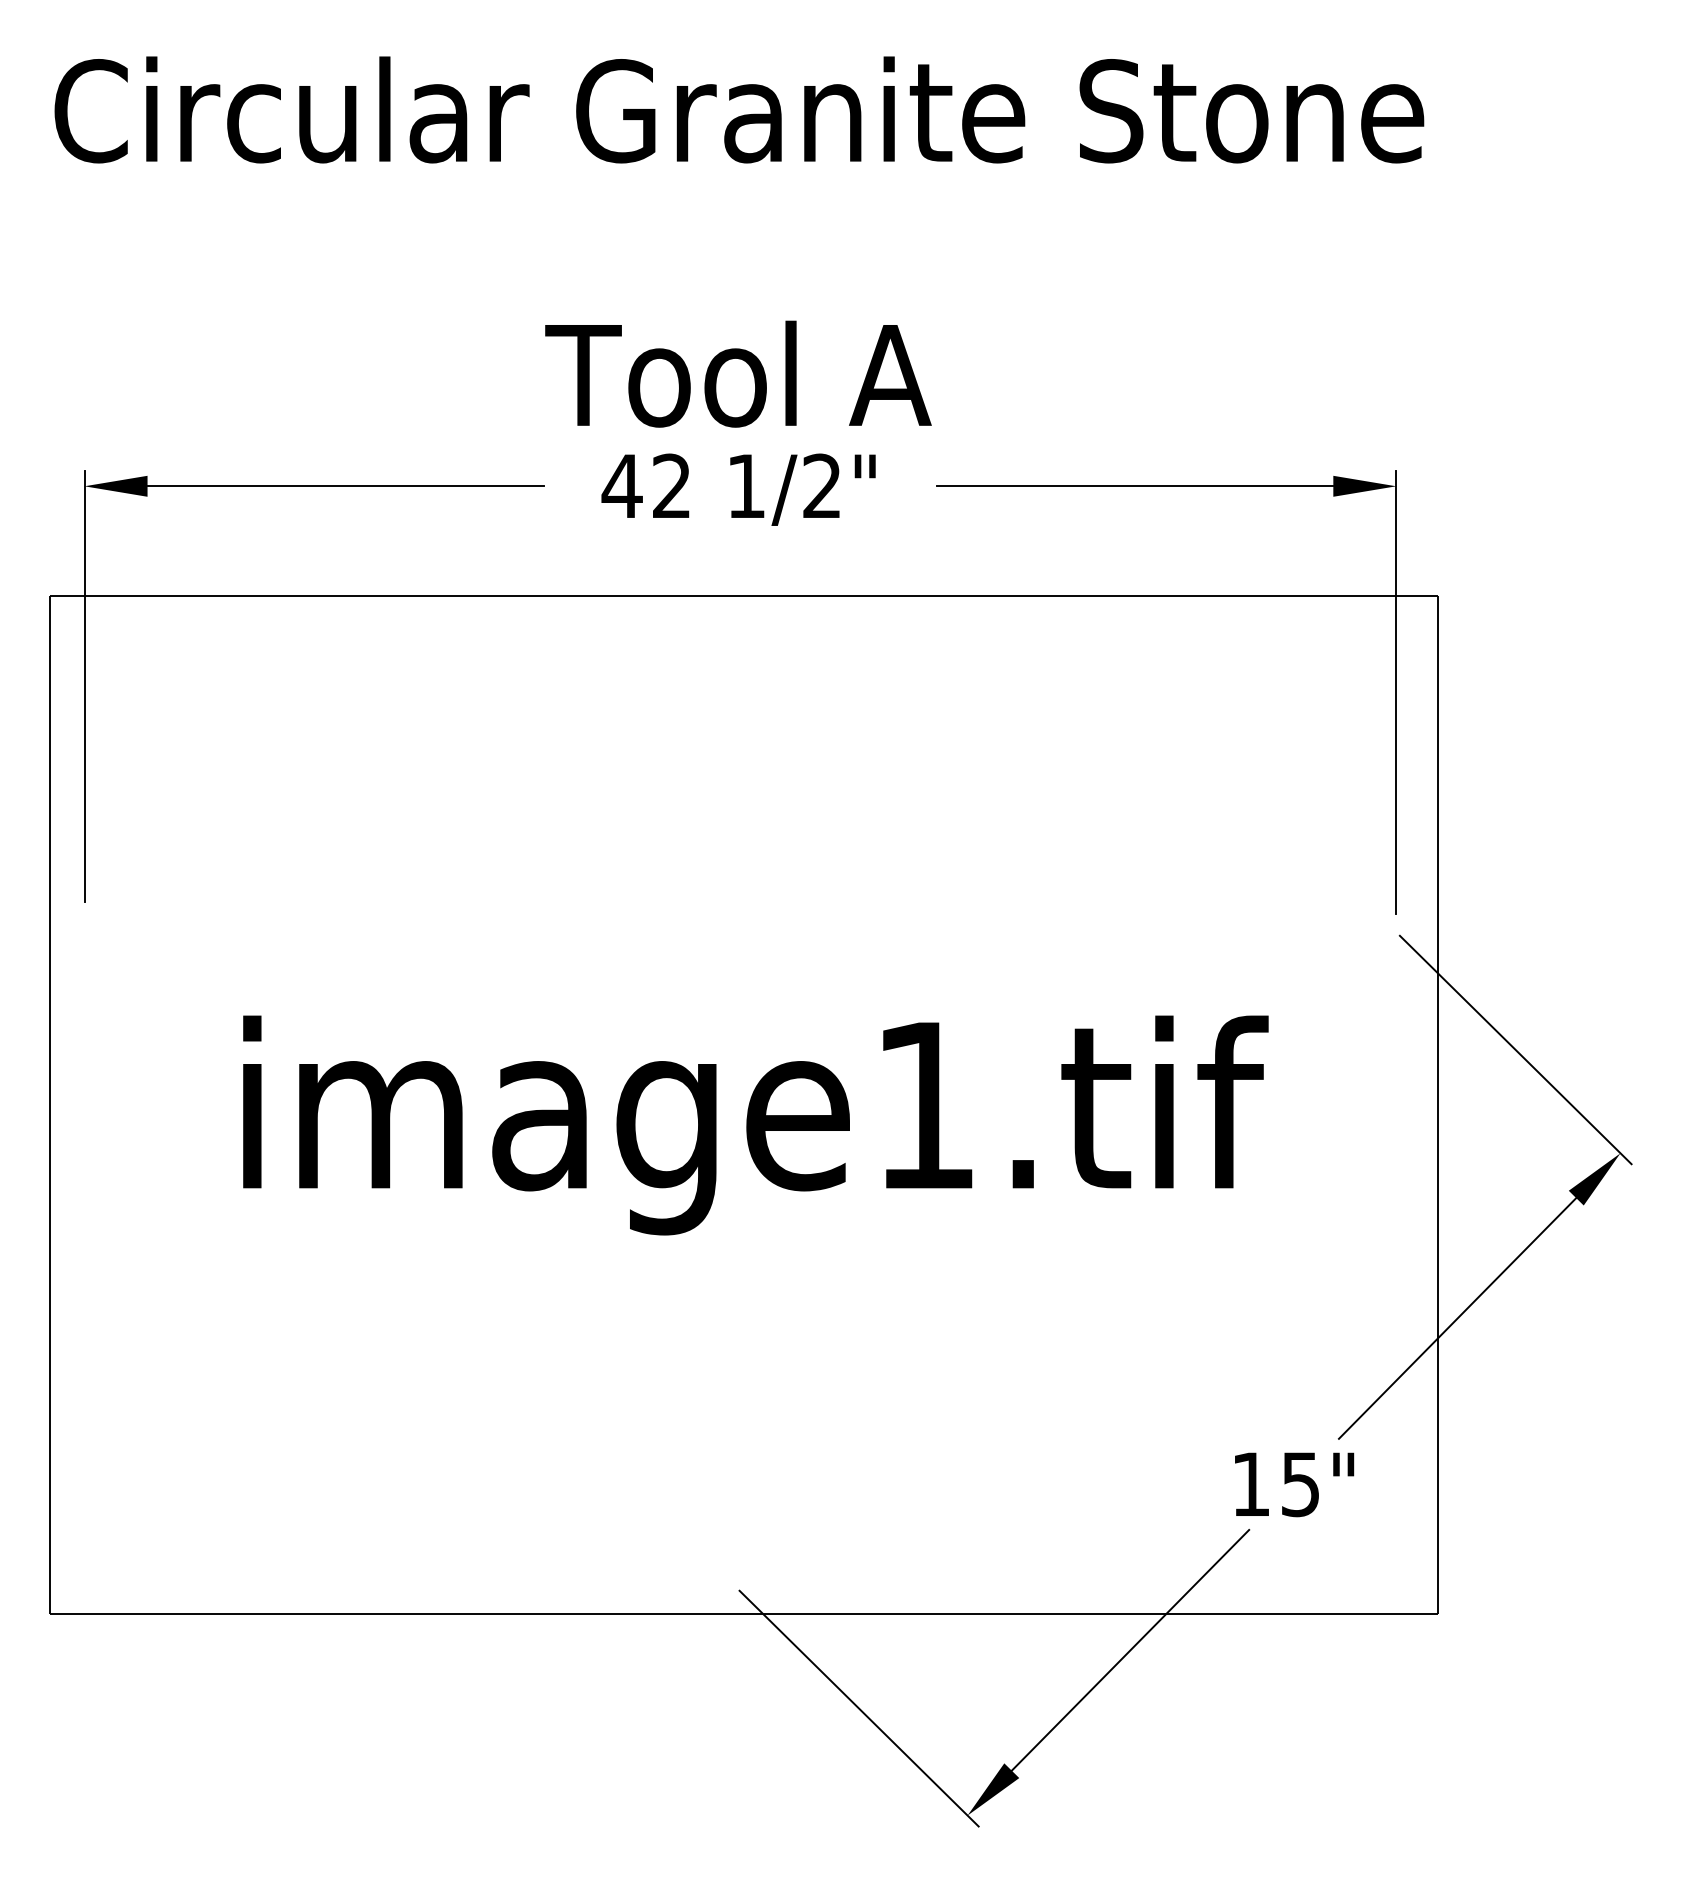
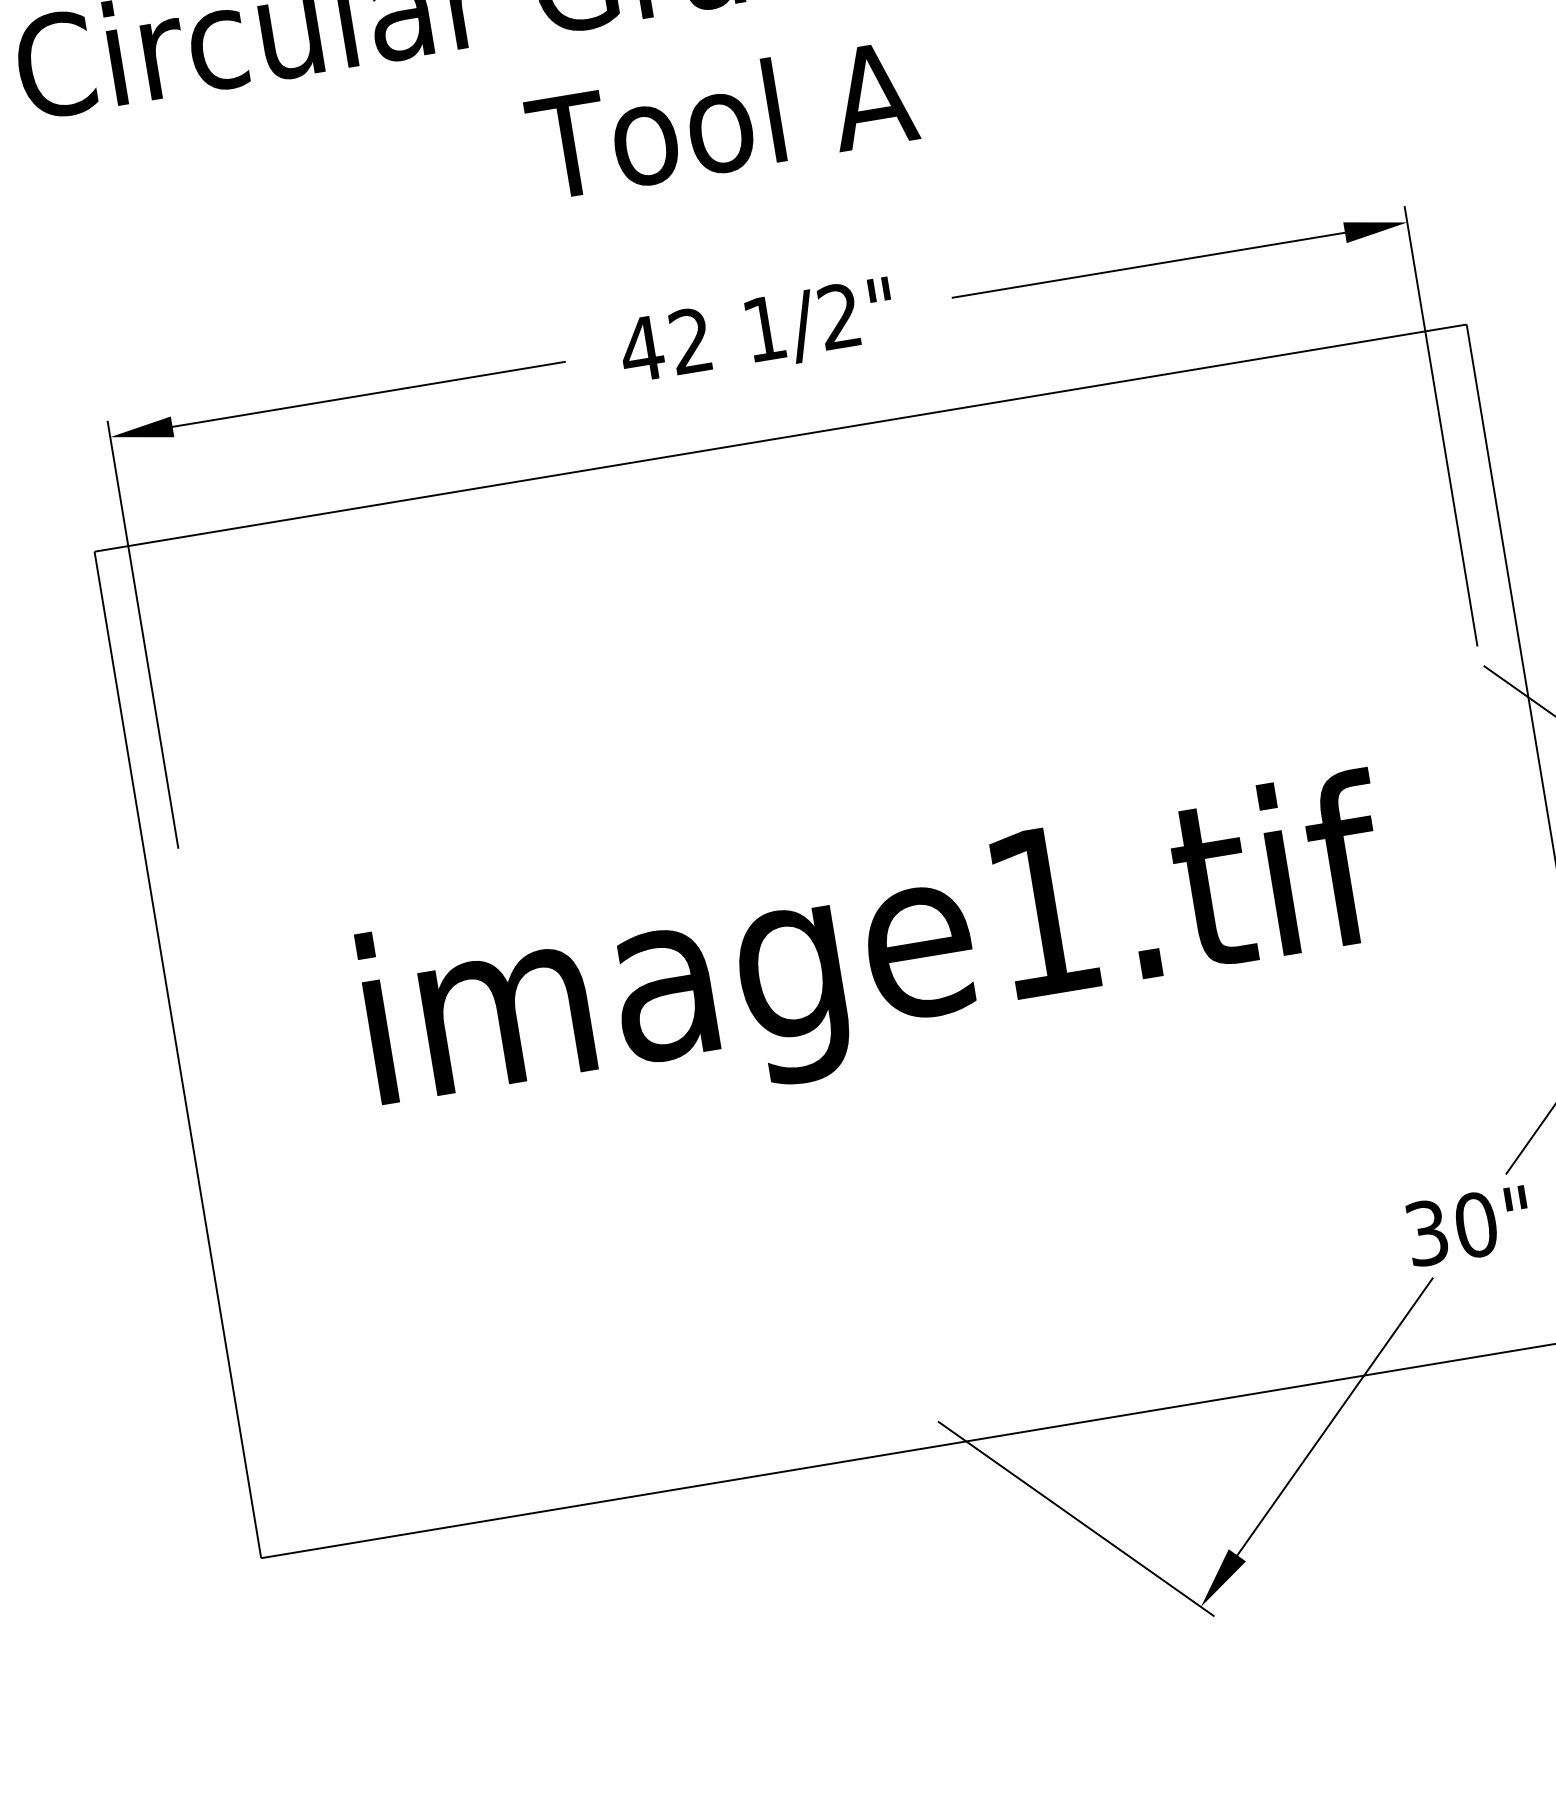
text: (738, 373) -> (721, 118), moved
text: (1276, 1484) -> (1452, 1229), 15" -> 30"

